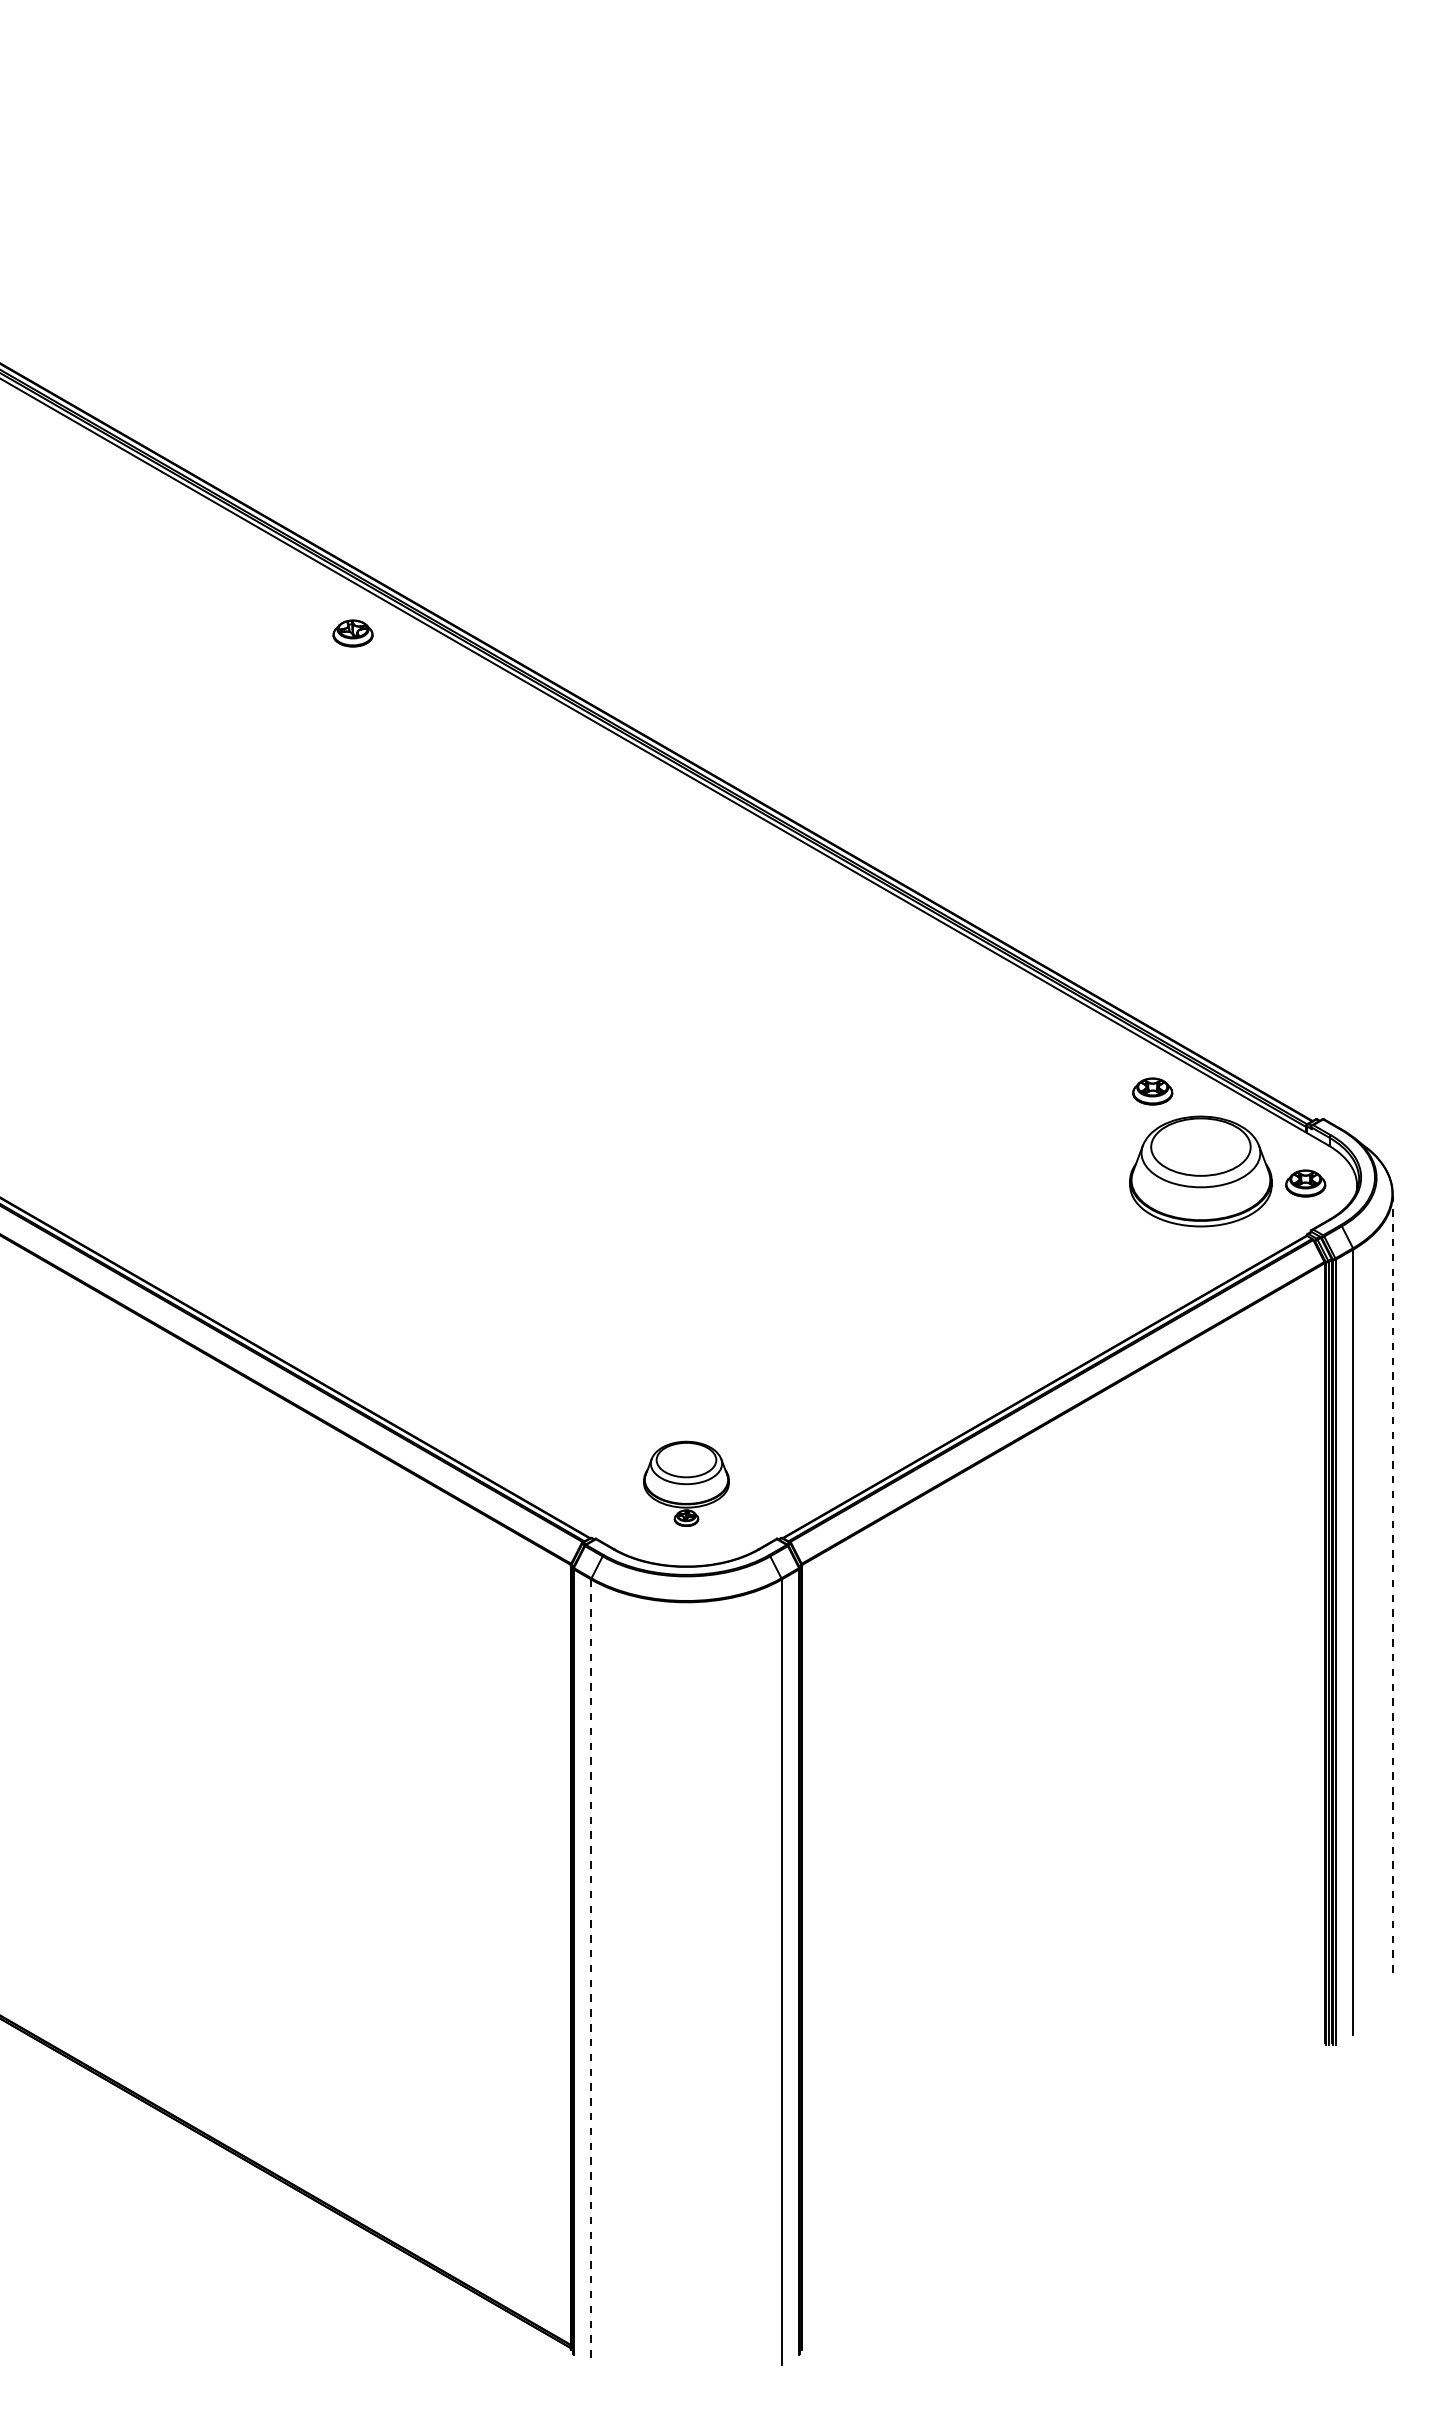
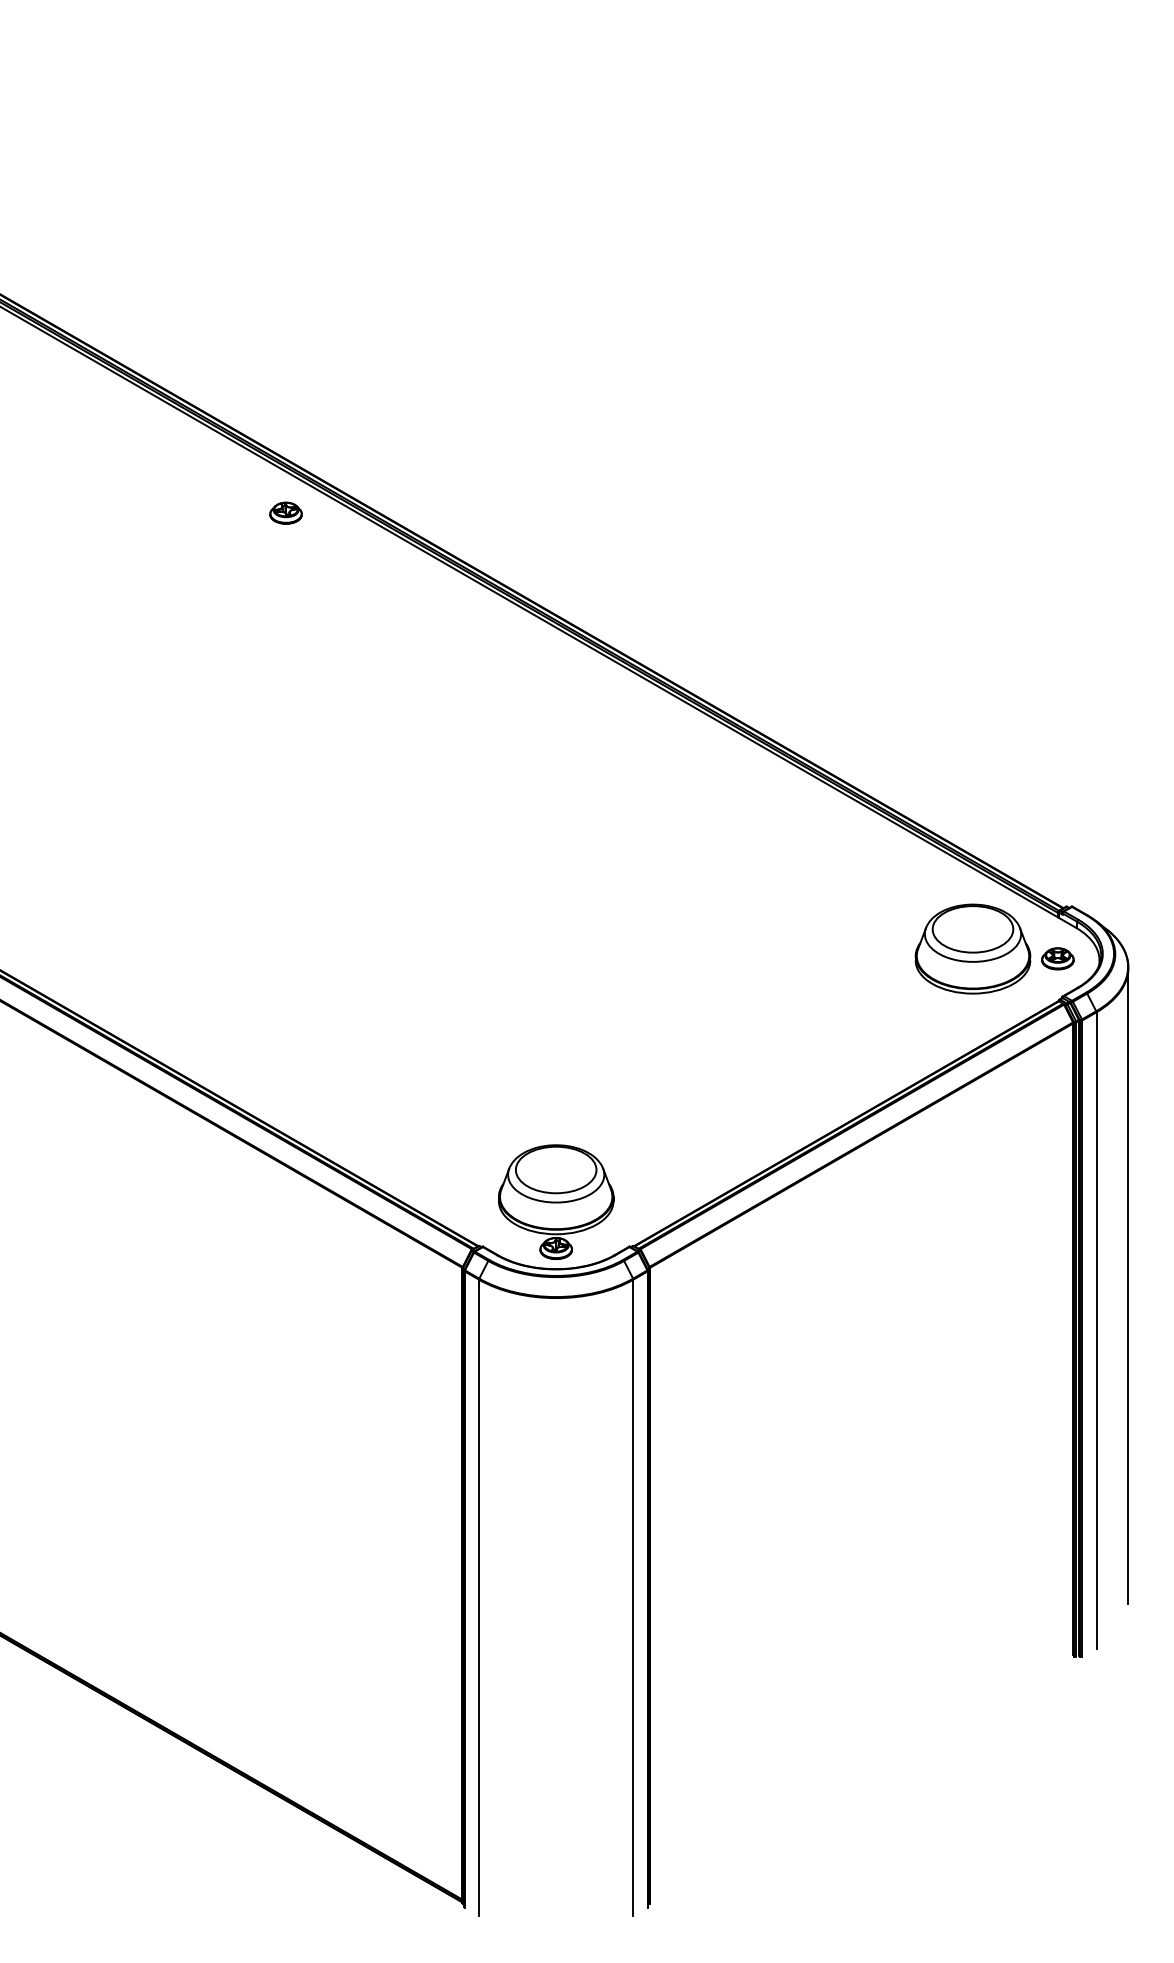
part: (1152, 1091) -> (933, 884), removed
part: (686, 1483) -> (556, 1201), size x1.67
line: (1392, 1587) -> (1128, 1286), dashed -> solid
line: (591, 1972) -> (479, 1598), dashed -> solid

